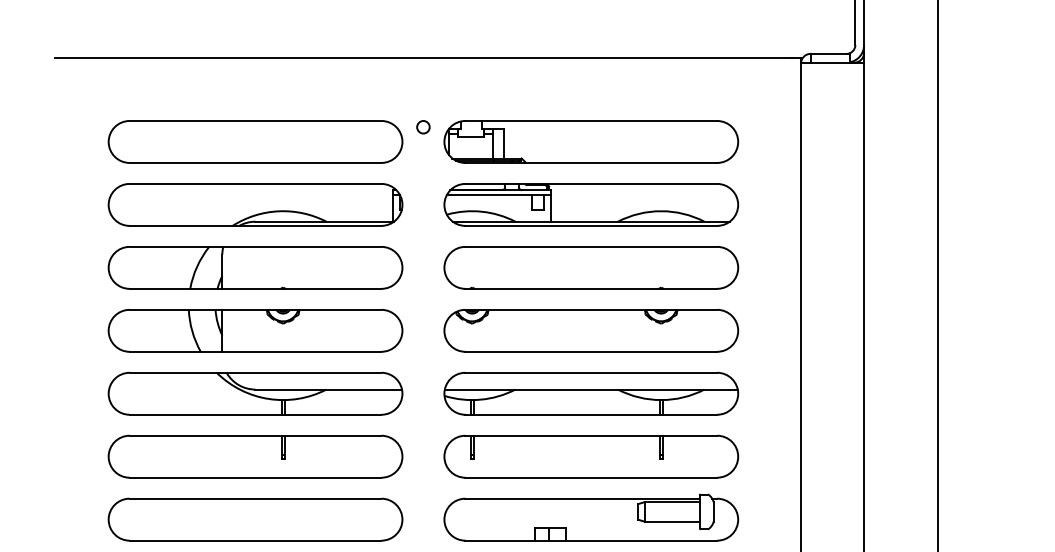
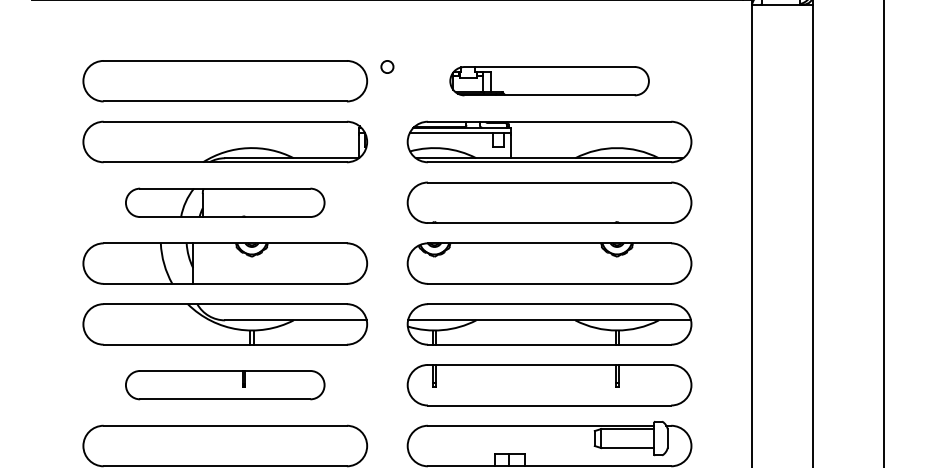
part: (591, 141) -> (549, 80), size x0.7
part: (255, 267) -> (225, 202), size x0.7
part: (255, 456) -> (225, 385), size x0.7

